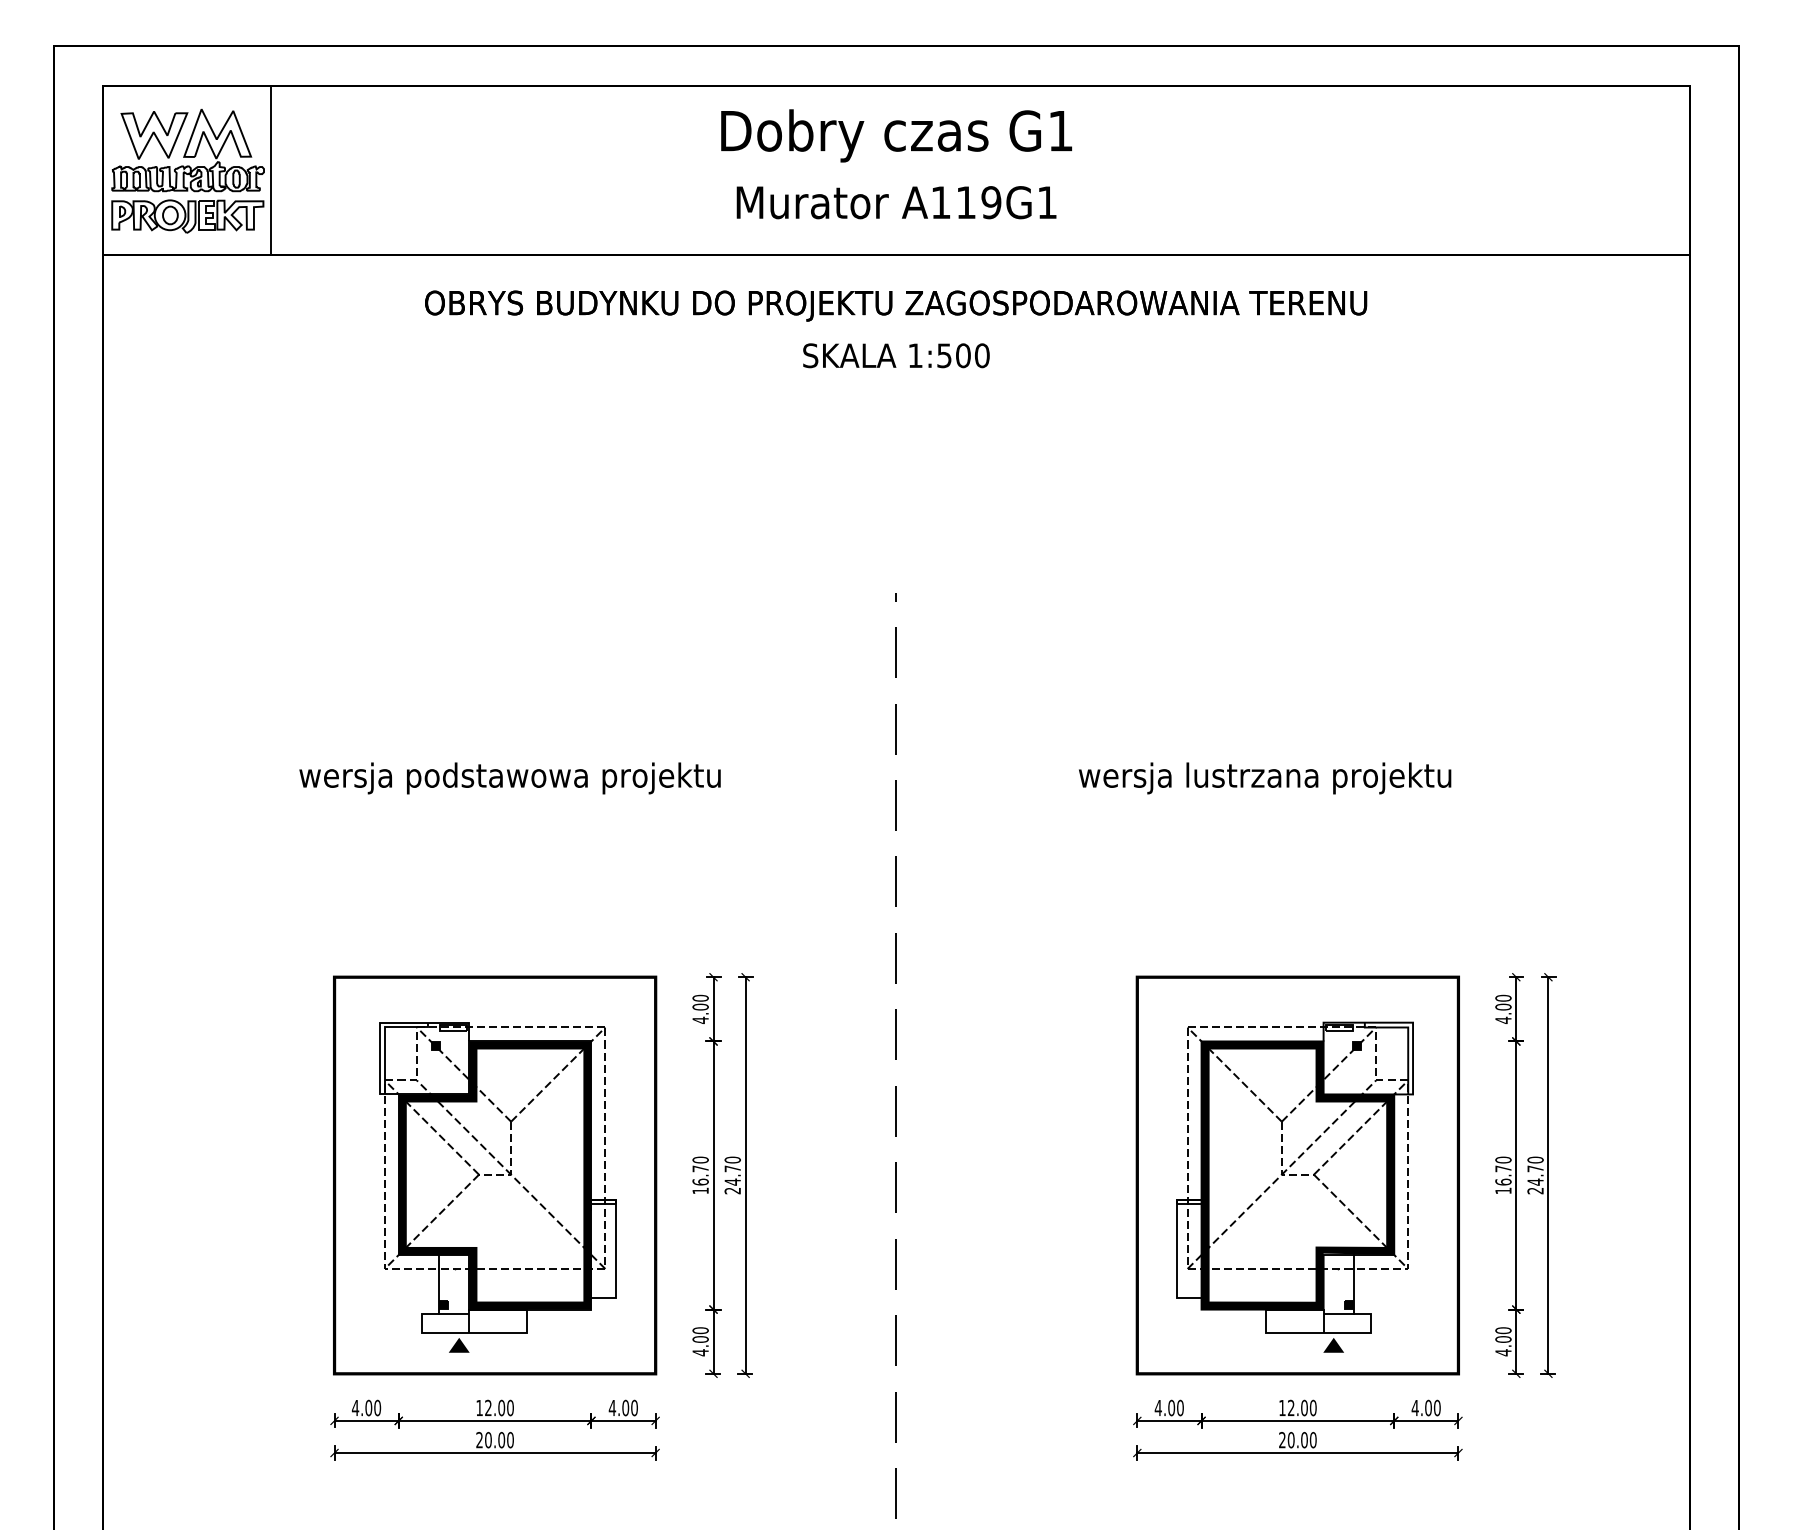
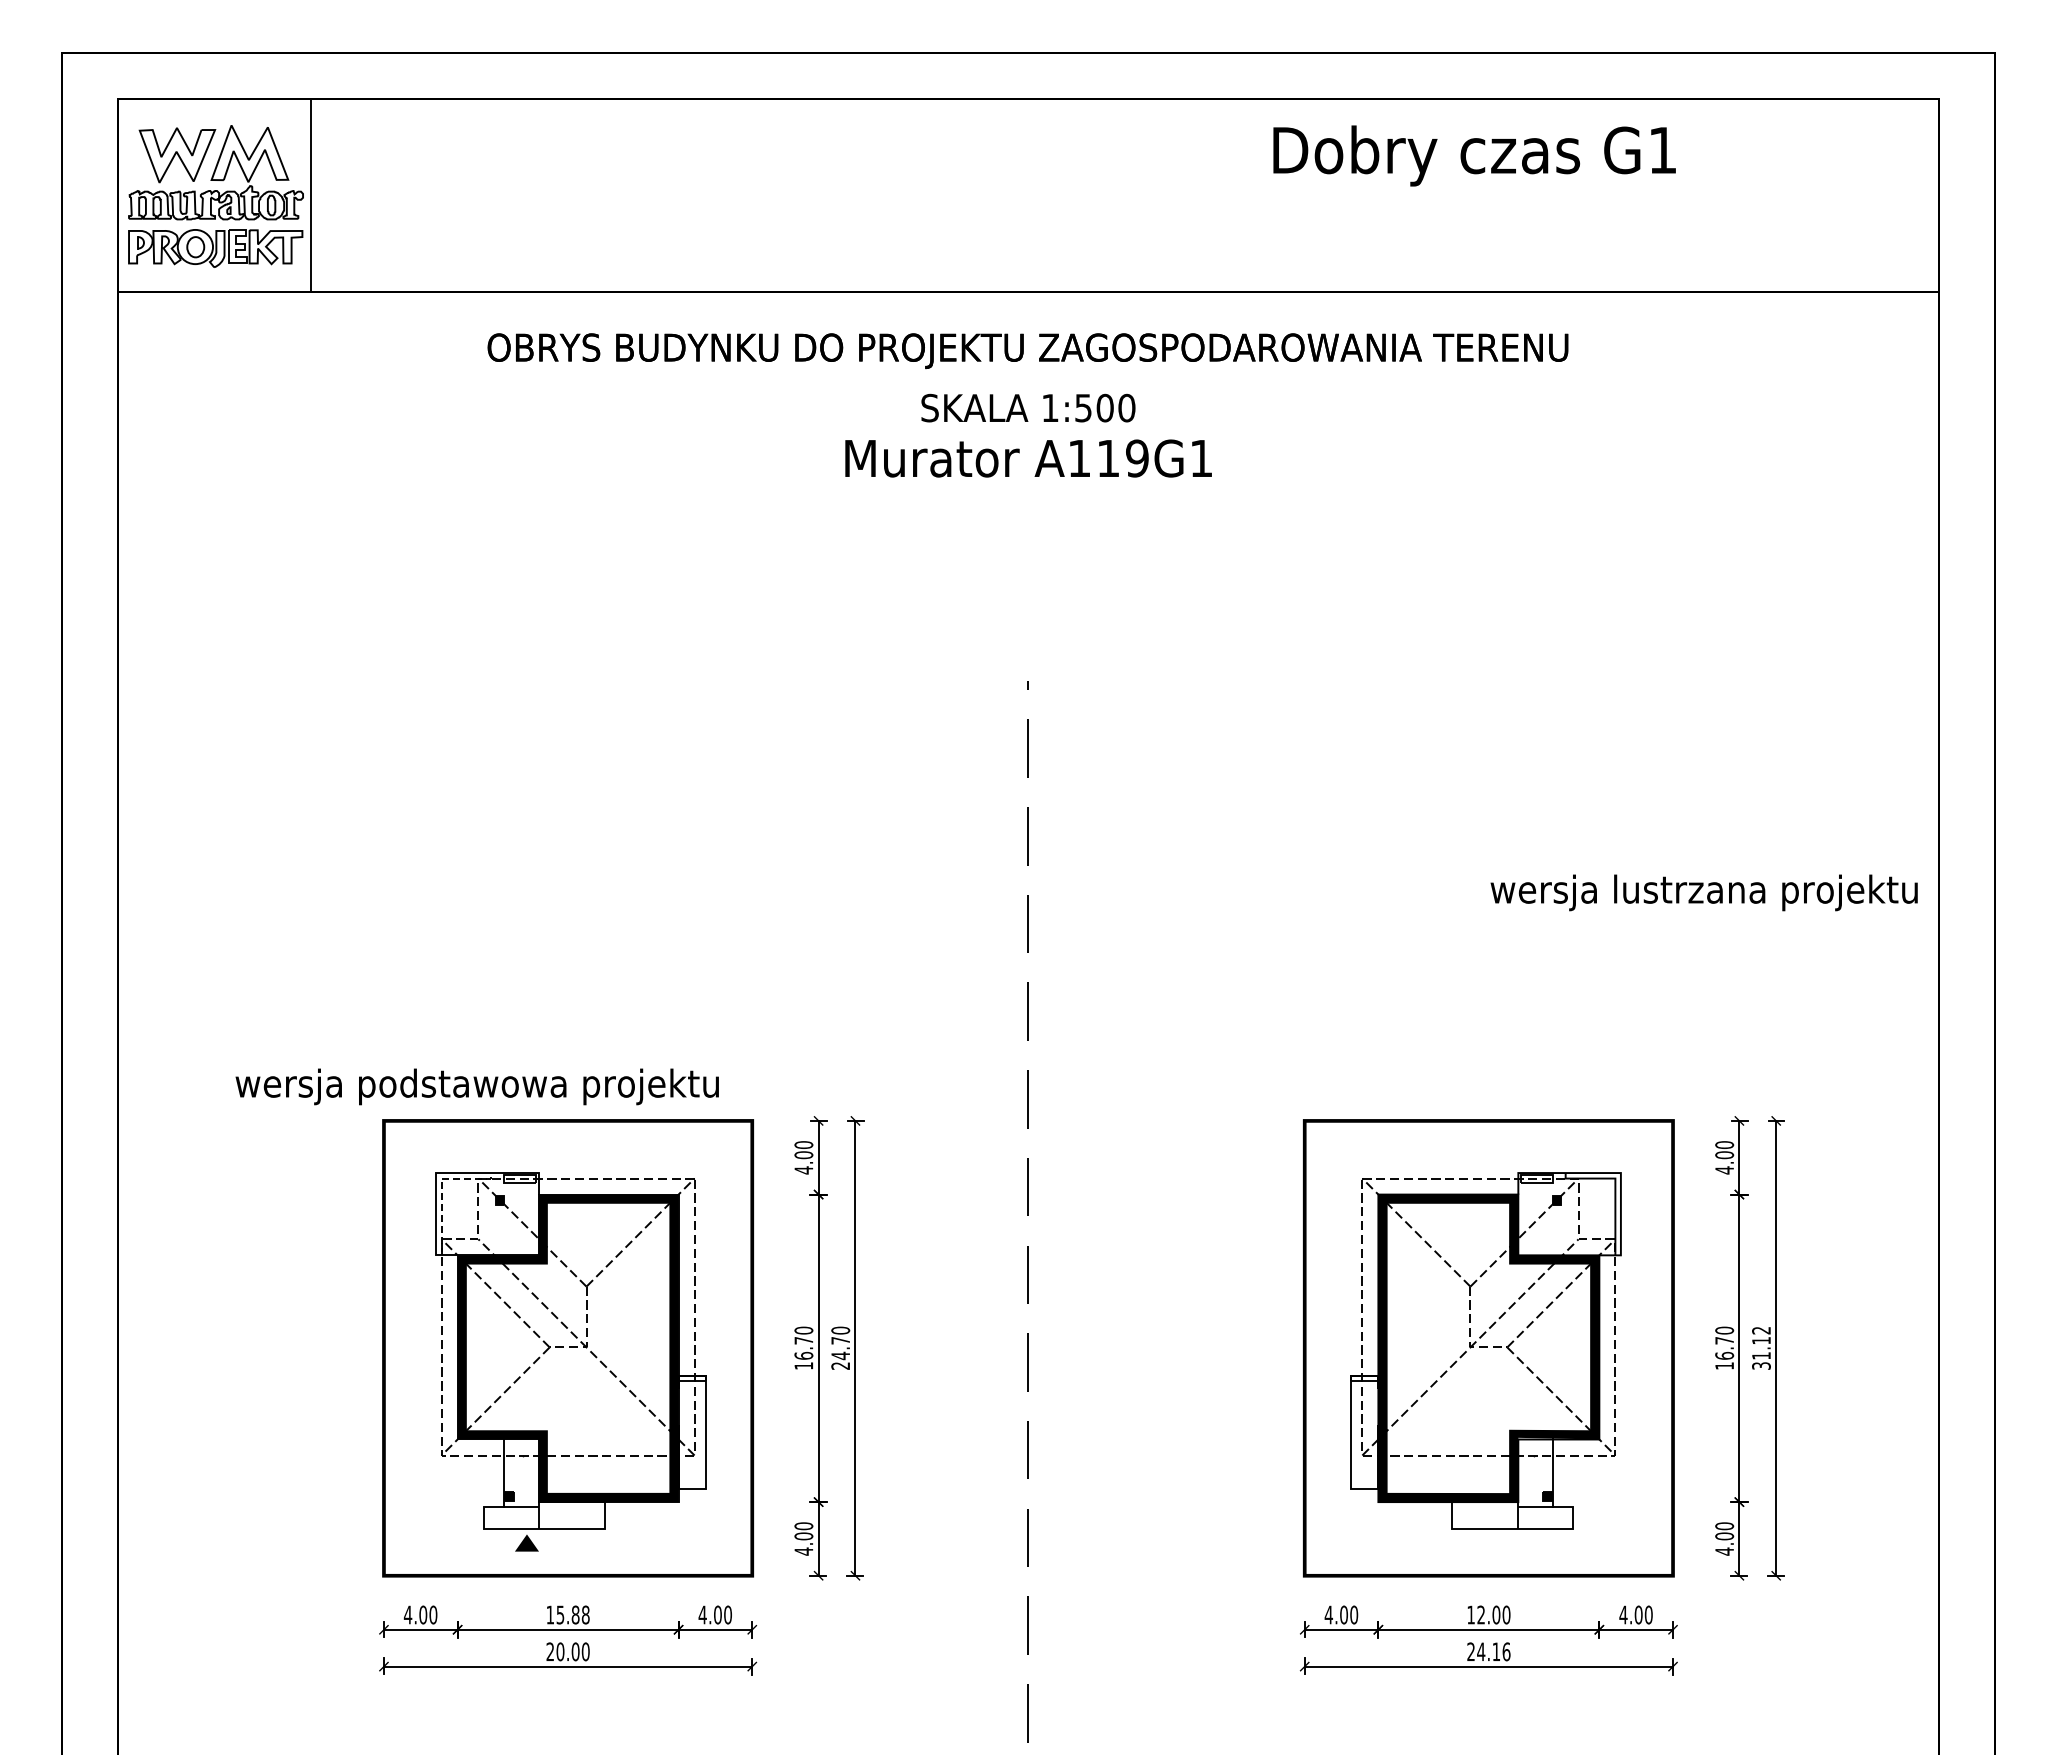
text: (896, 135) -> (1474, 155), moved
text: (896, 202) -> (1028, 458), moved
text: (509, 778) -> (476, 1086), moved
text: (1264, 778) -> (1703, 892), moved
line: (384, 1035) -> (441, 1187), solid -> dashed
text: (1535, 1174) -> (1761, 1347), 24.70 -> 31.12
fill: (1333, 1344) -> (1529, 1542), removed
text: (498, 1407) -> (572, 1614), 12.00 -> 15.88
text: (1301, 1439) -> (1493, 1651), 20.00 -> 24.16

